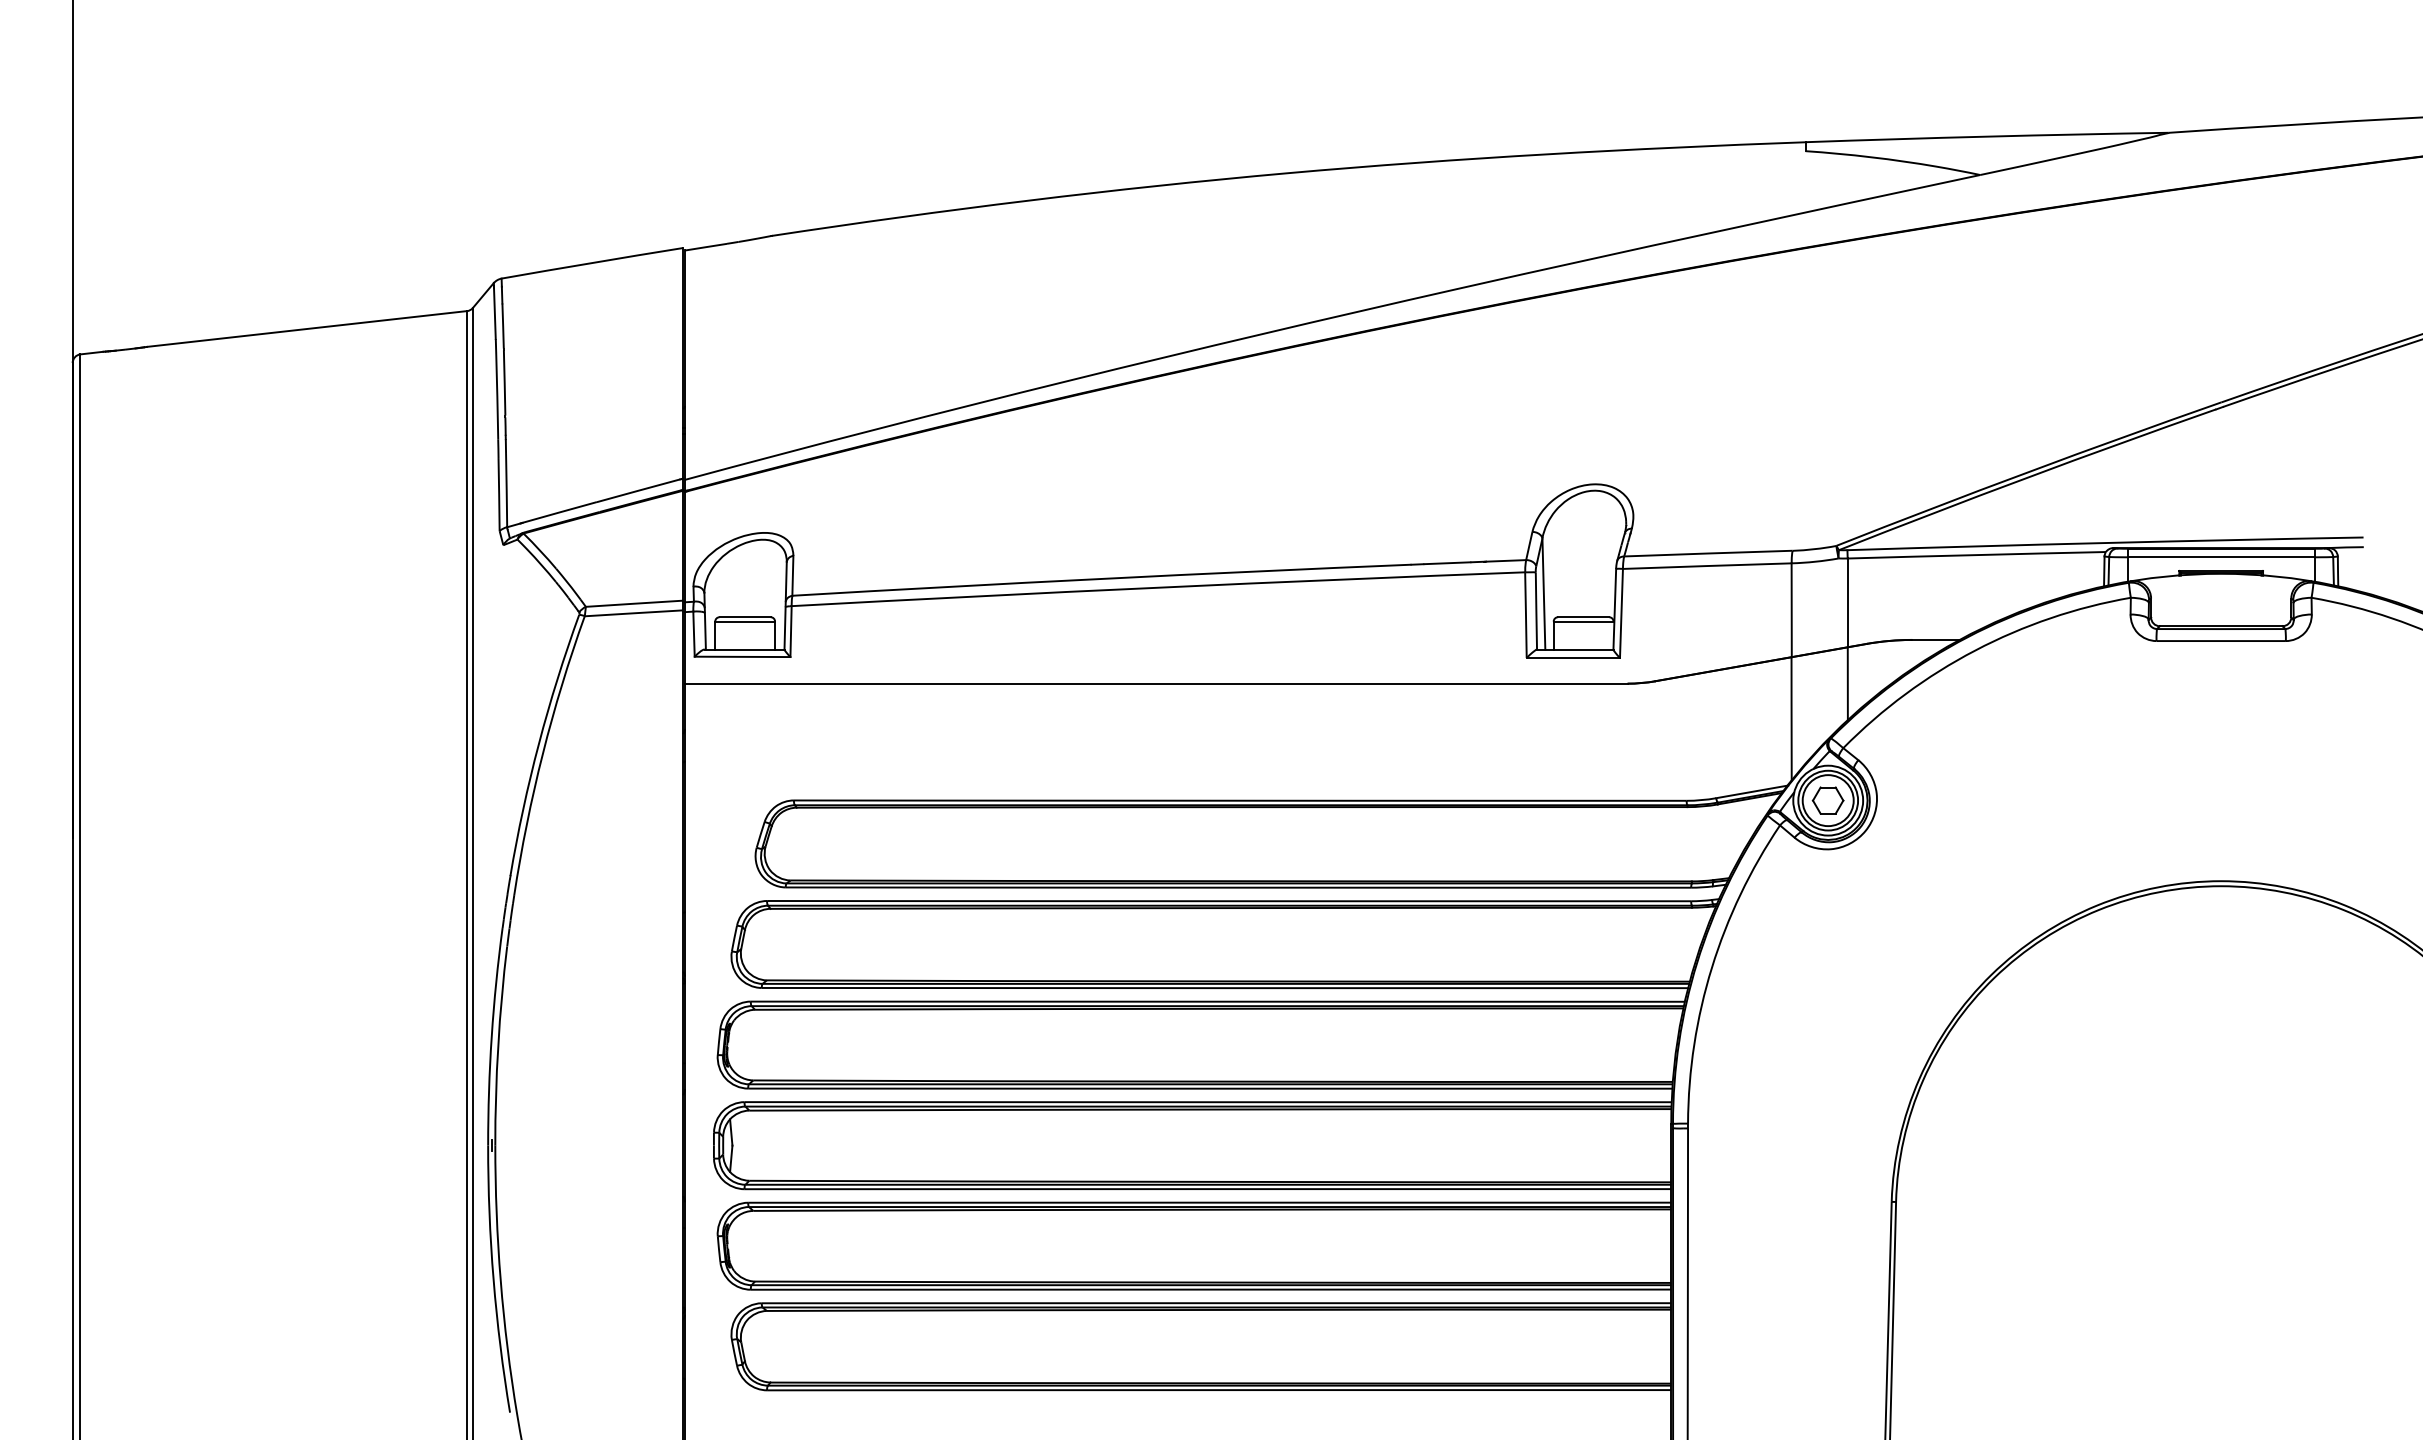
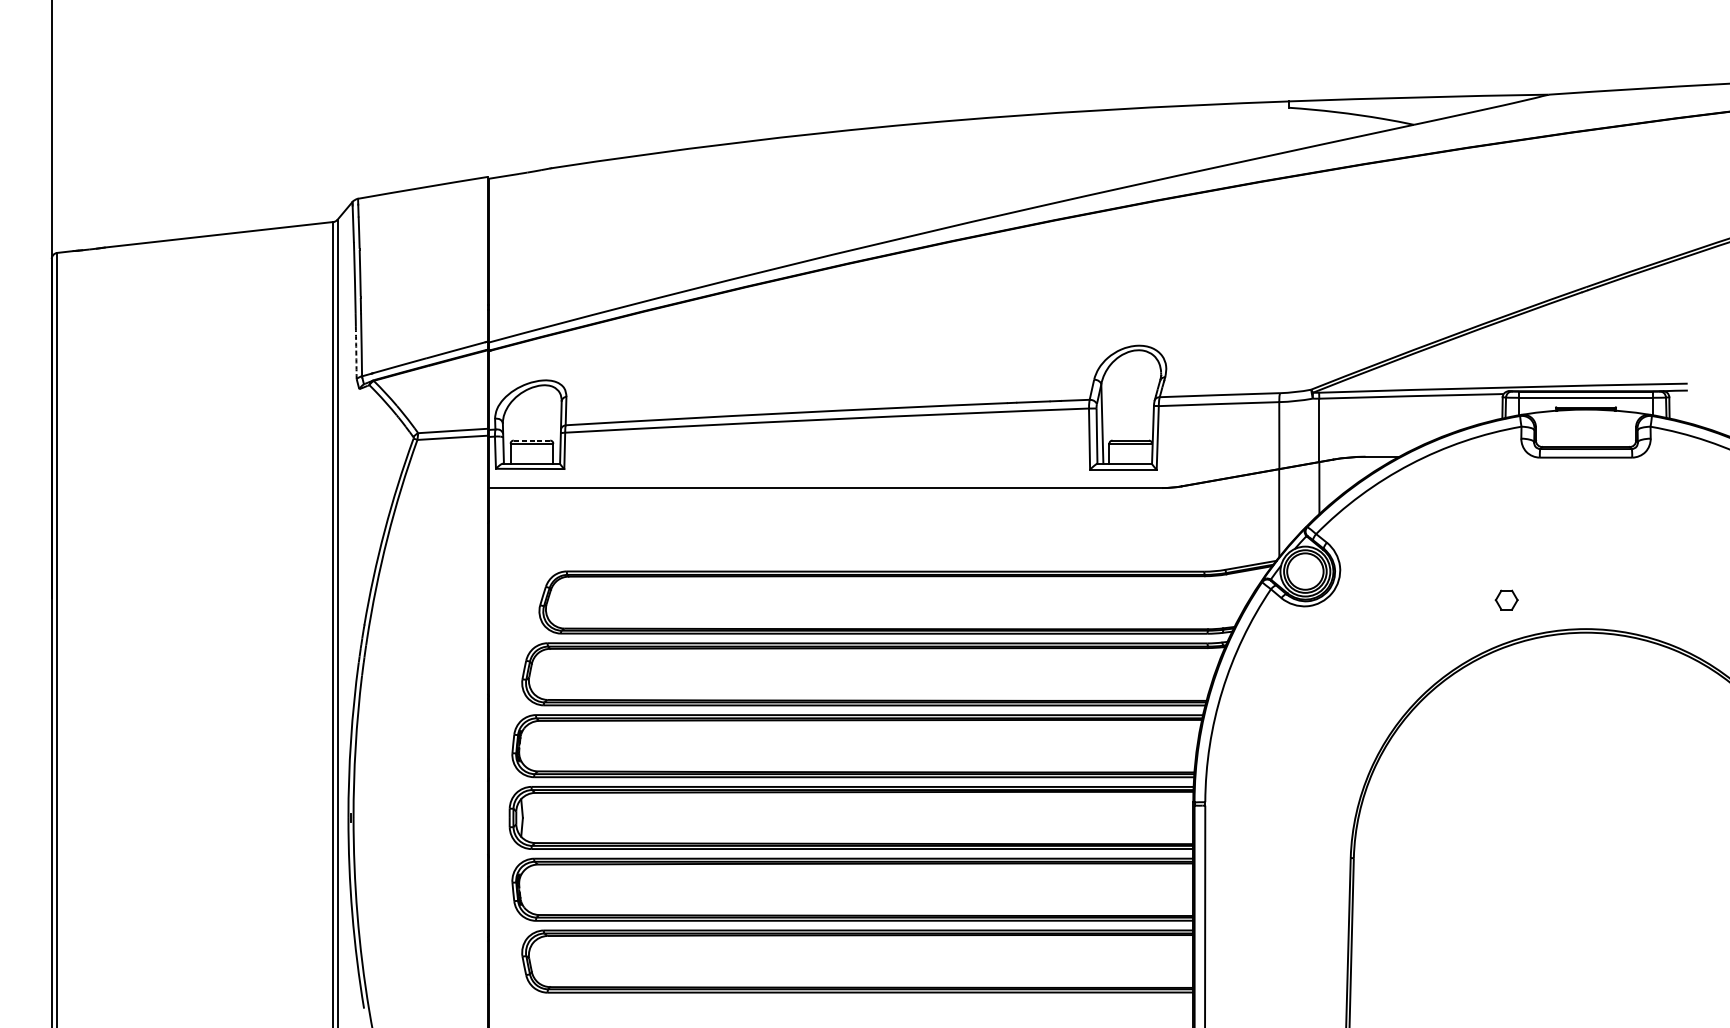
arc: (499, 494) -> (356, 352), solid -> dashed
line: (745, 617) -> (532, 440), solid -> dashed
part: (1827, 800) -> (1506, 600), moved

